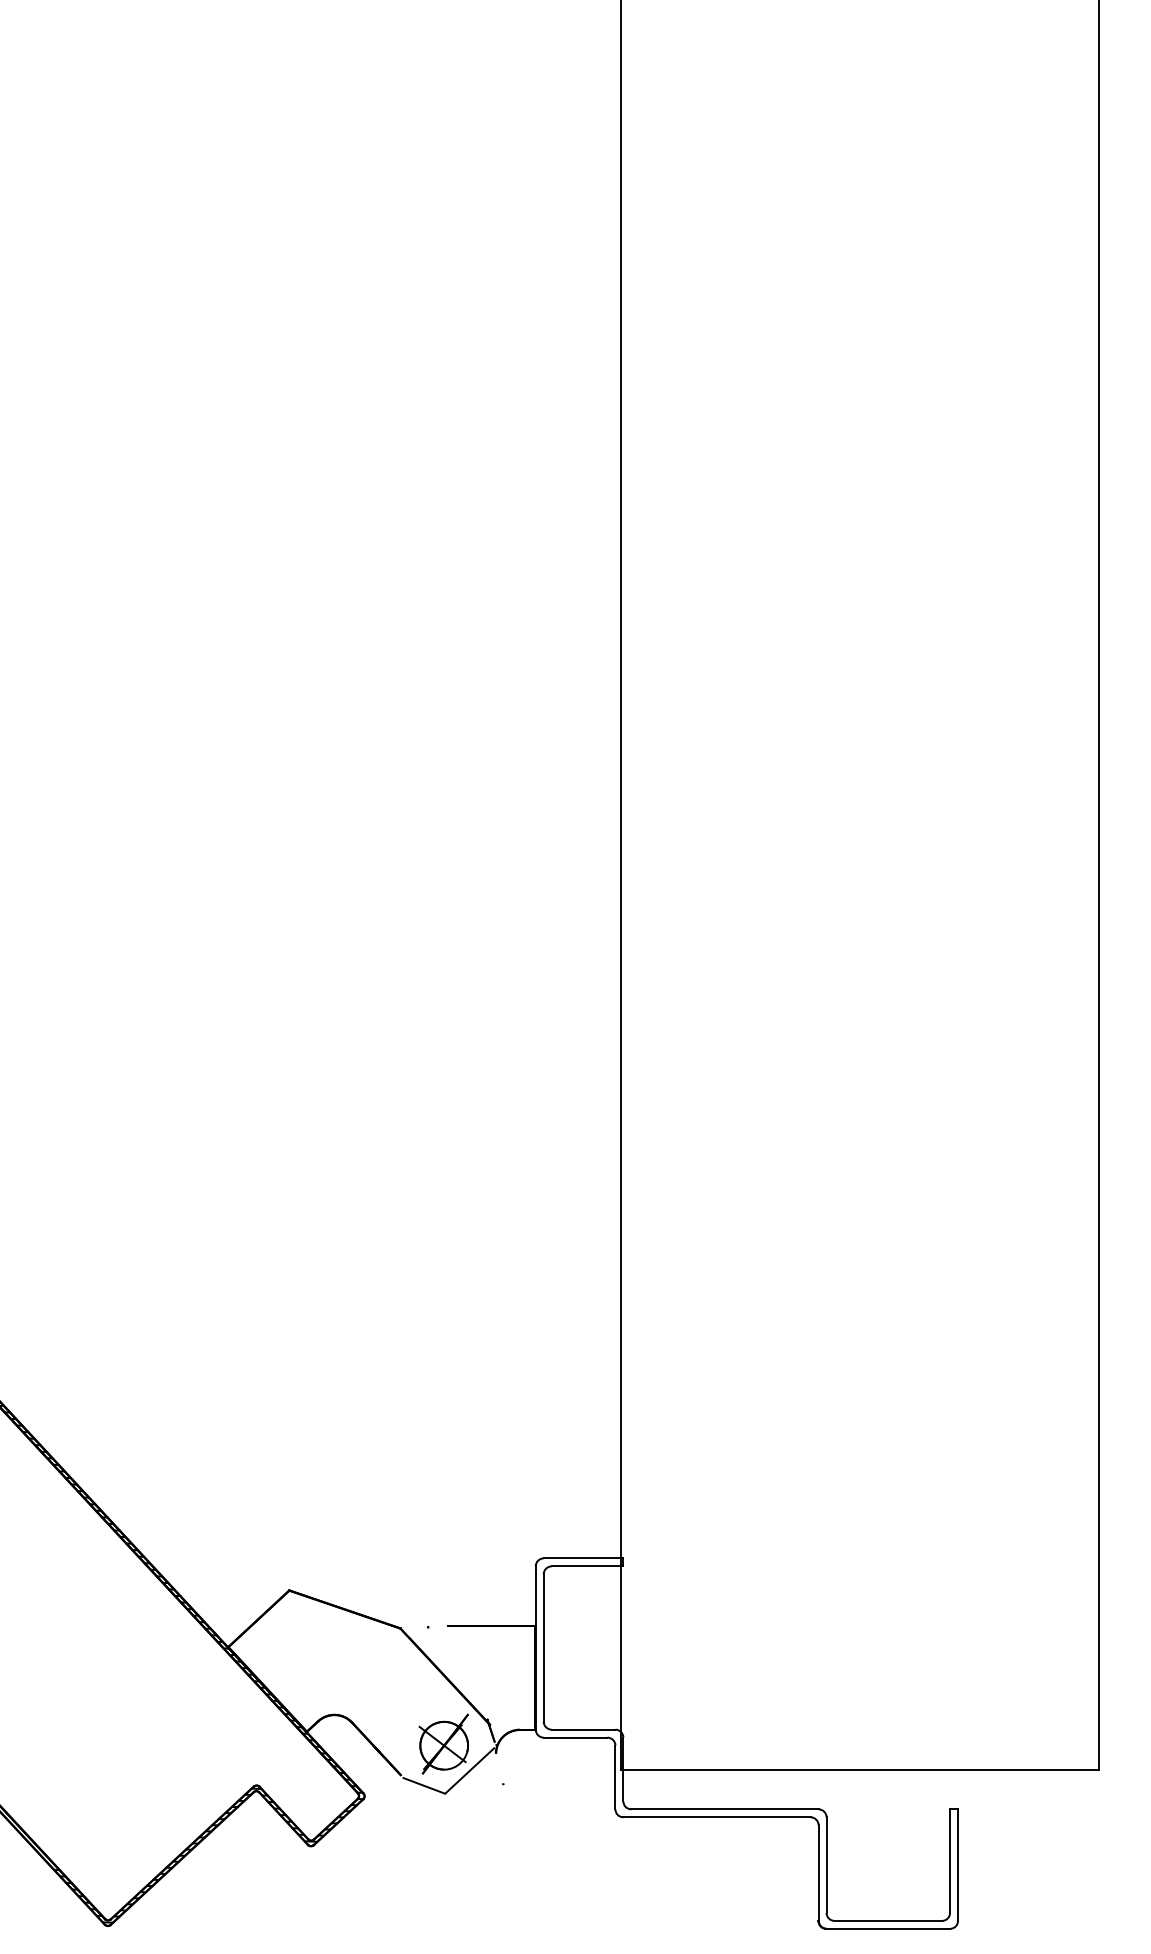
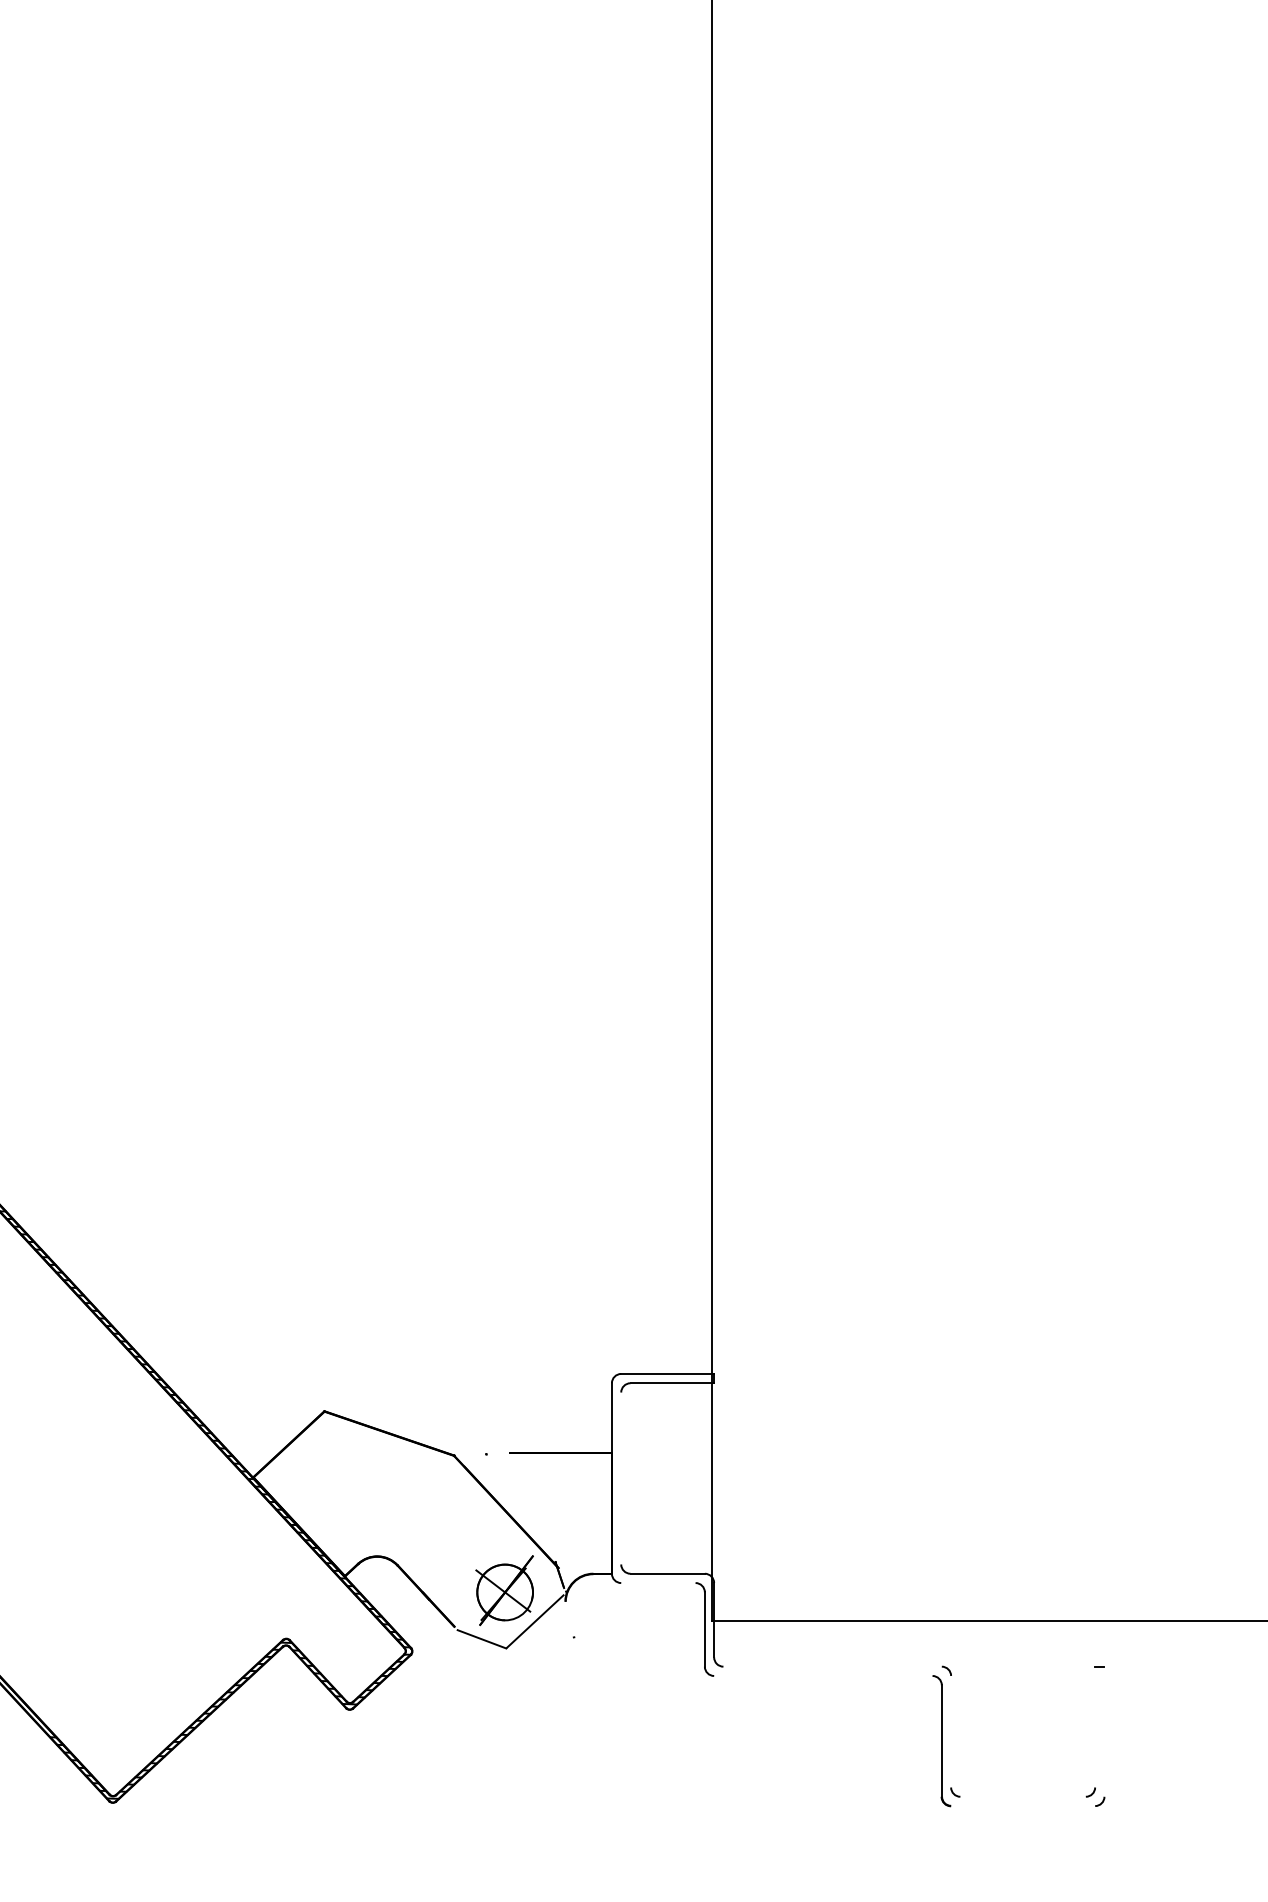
line: (543, 1647) -> (620, 1477), removed
line: (575, 1737) -> (658, 1582), removed
line: (724, 1809) -> (832, 1666), removed
line: (716, 1817) -> (822, 1676), removed
line: (950, 1860) -> (1095, 1726), removed
line: (826, 1864) -> (951, 1731), removed
line: (958, 1864) -> (1105, 1731), removed
line: (888, 1920) -> (1023, 1796), removed
line: (888, 1928) -> (1023, 1805), removed

